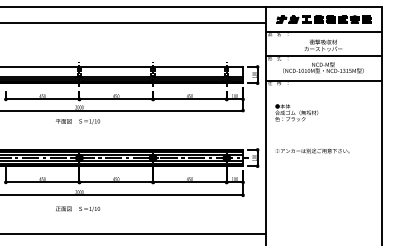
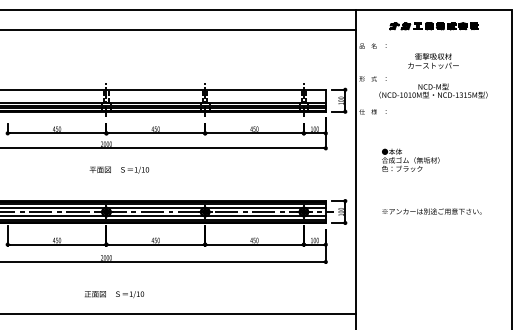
part: (323, 18) -> (433, 25), size x0.7
line: (324, 31) -> (434, 42), removed
line: (324, 56) -> (434, 75), removed
line: (324, 80) -> (434, 108), removed
text: (78, 121) -> (119, 169), moved
text: (312, 128) -> (431, 181), moved
text: (78, 209) -> (114, 294), moved

